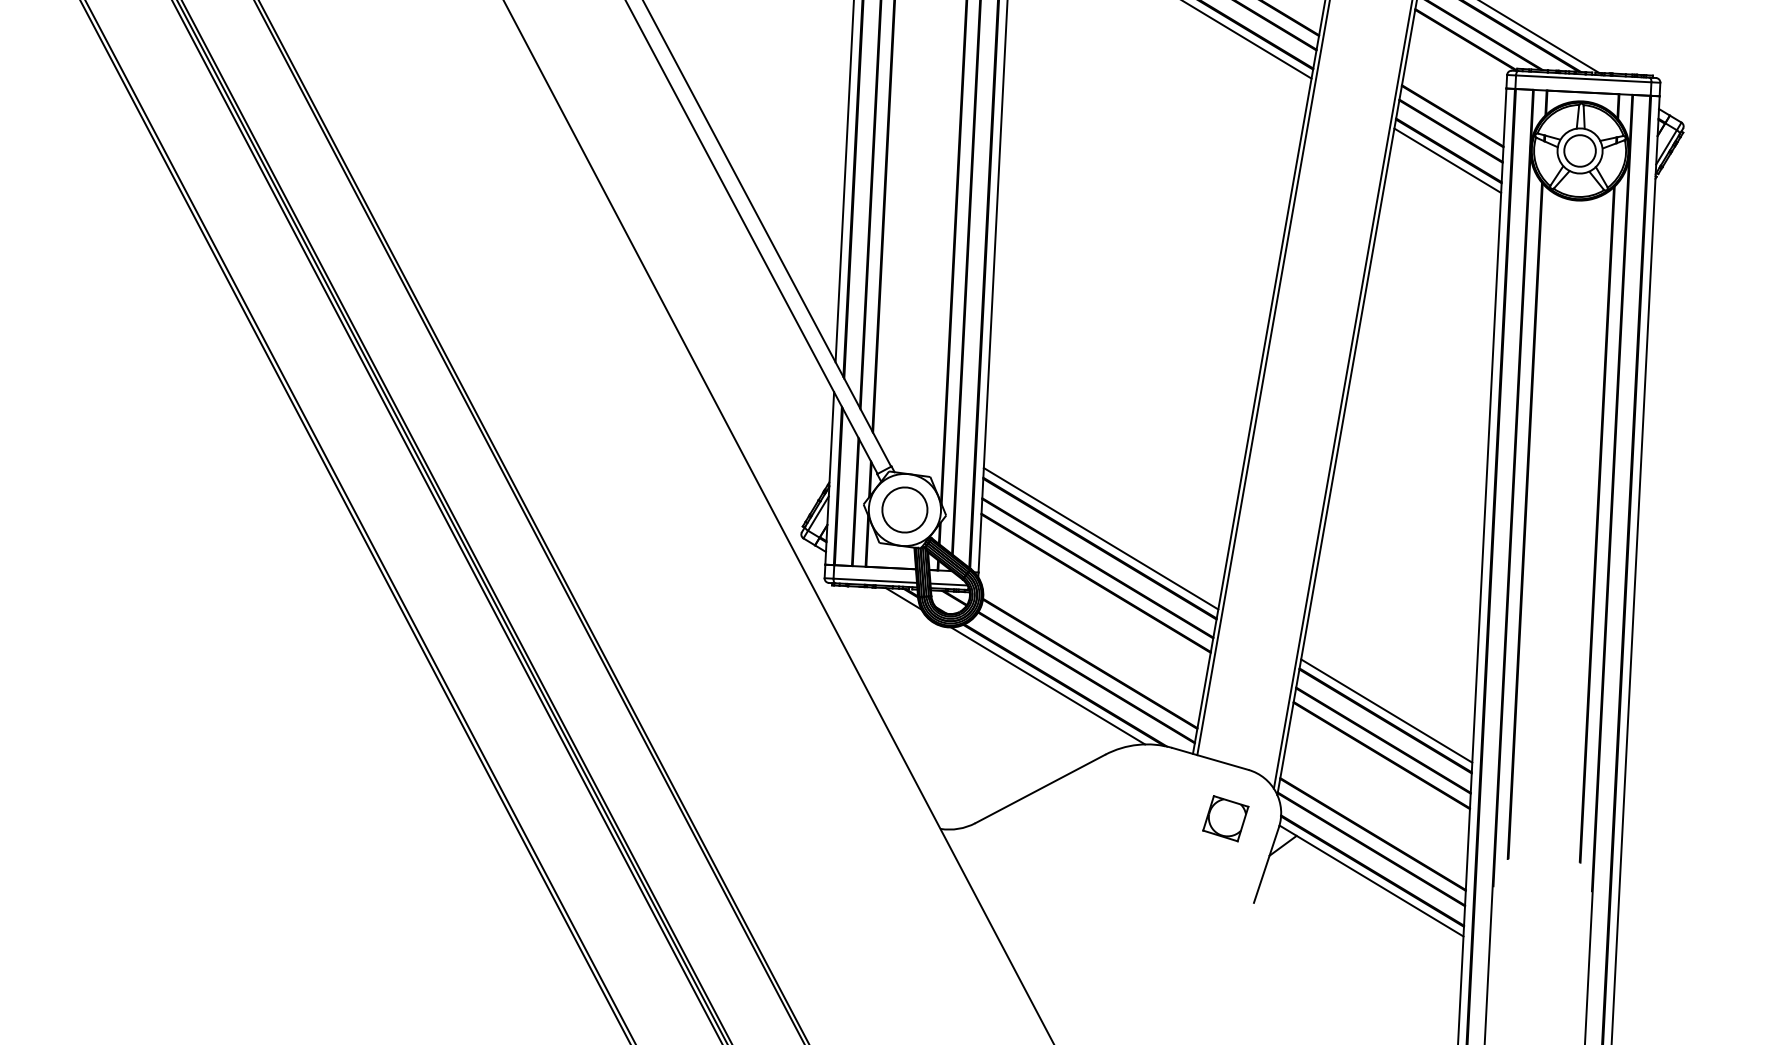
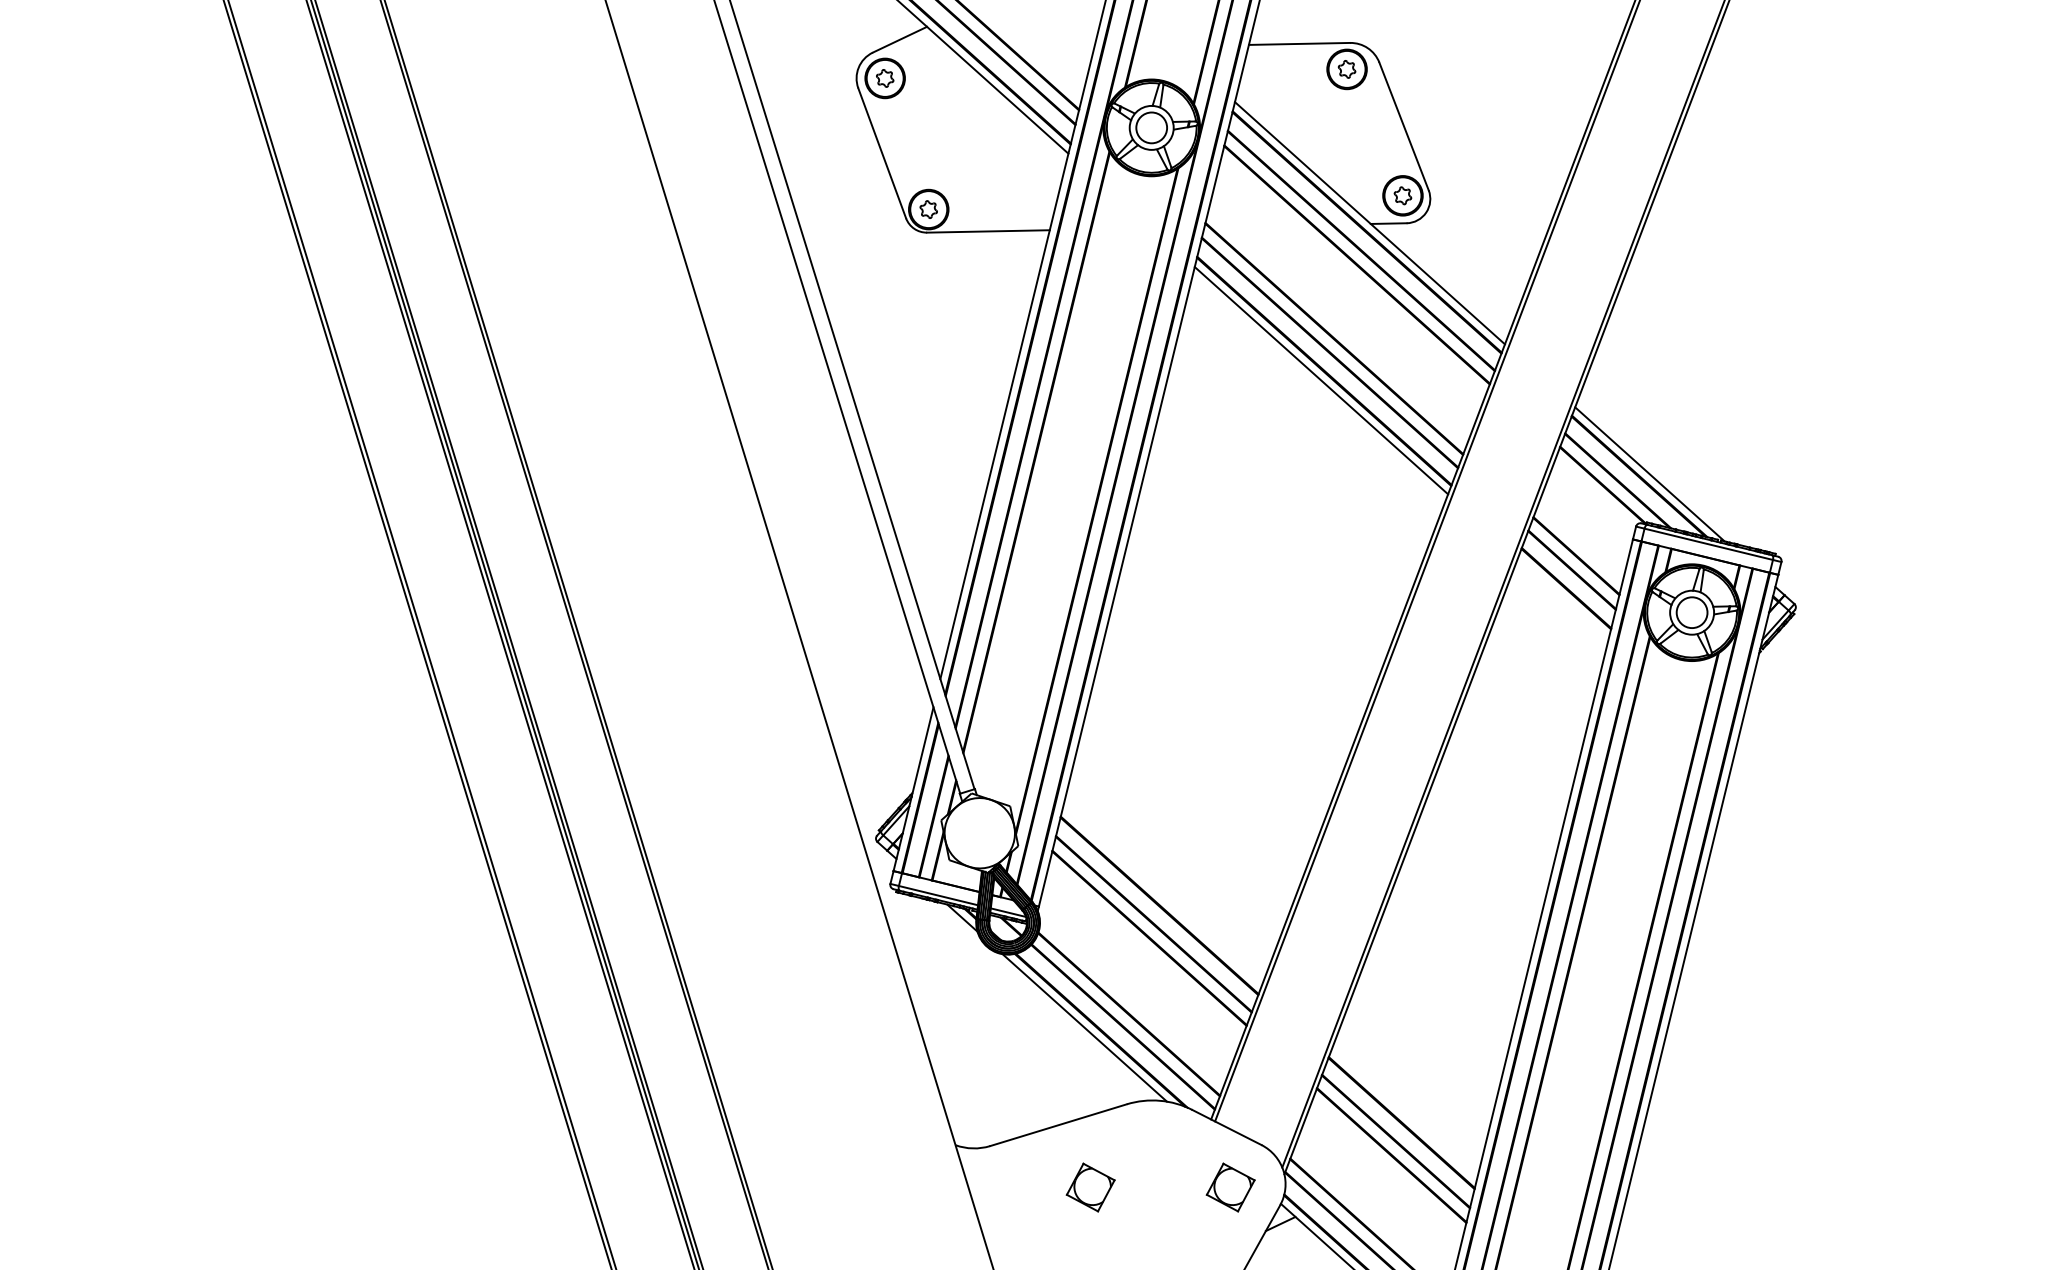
line: (1447, 160) -> (1563, 597), removed
circle: (904, 510) -> (979, 833), removed
line: (1101, 538) -> (1162, 896), removed
line: (1386, 710) -> (1404, 1113), removed
part: (1084, 845) -> (1090, 1187), added

